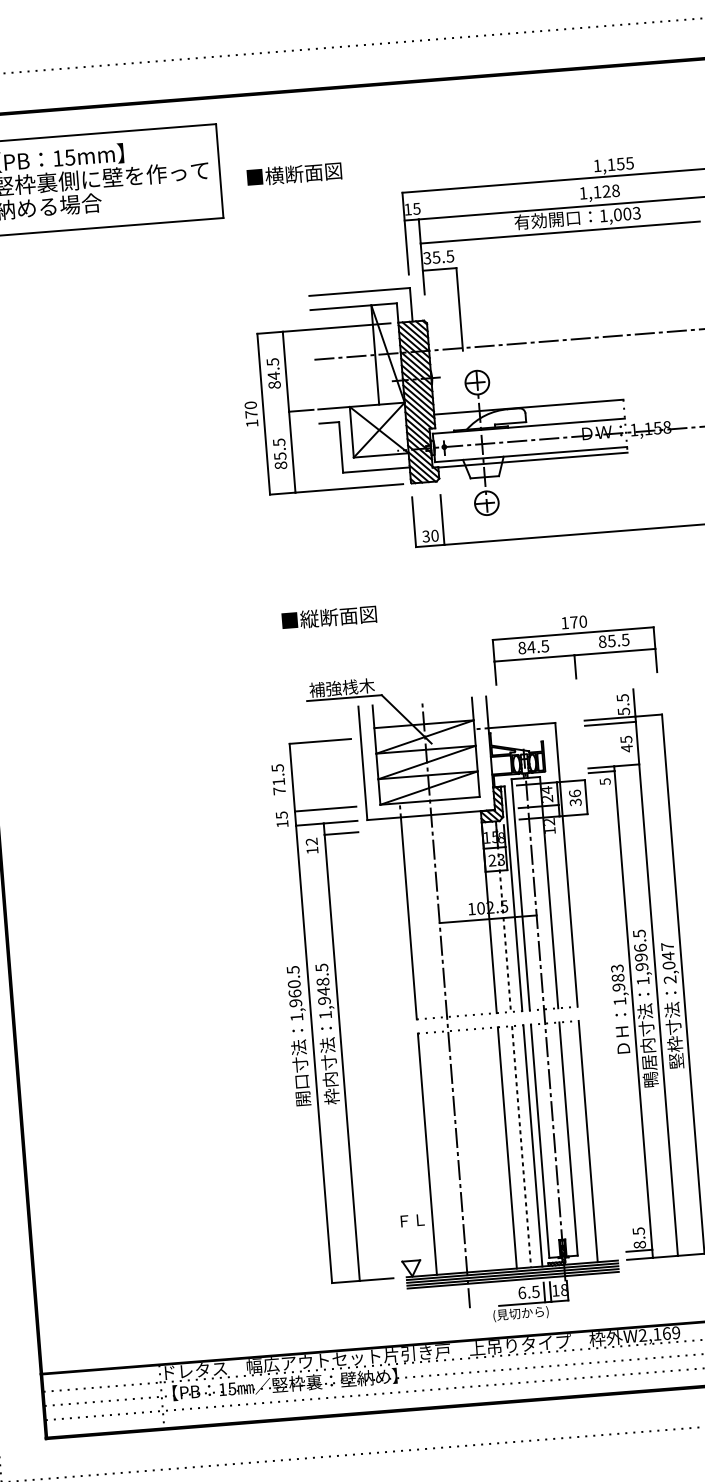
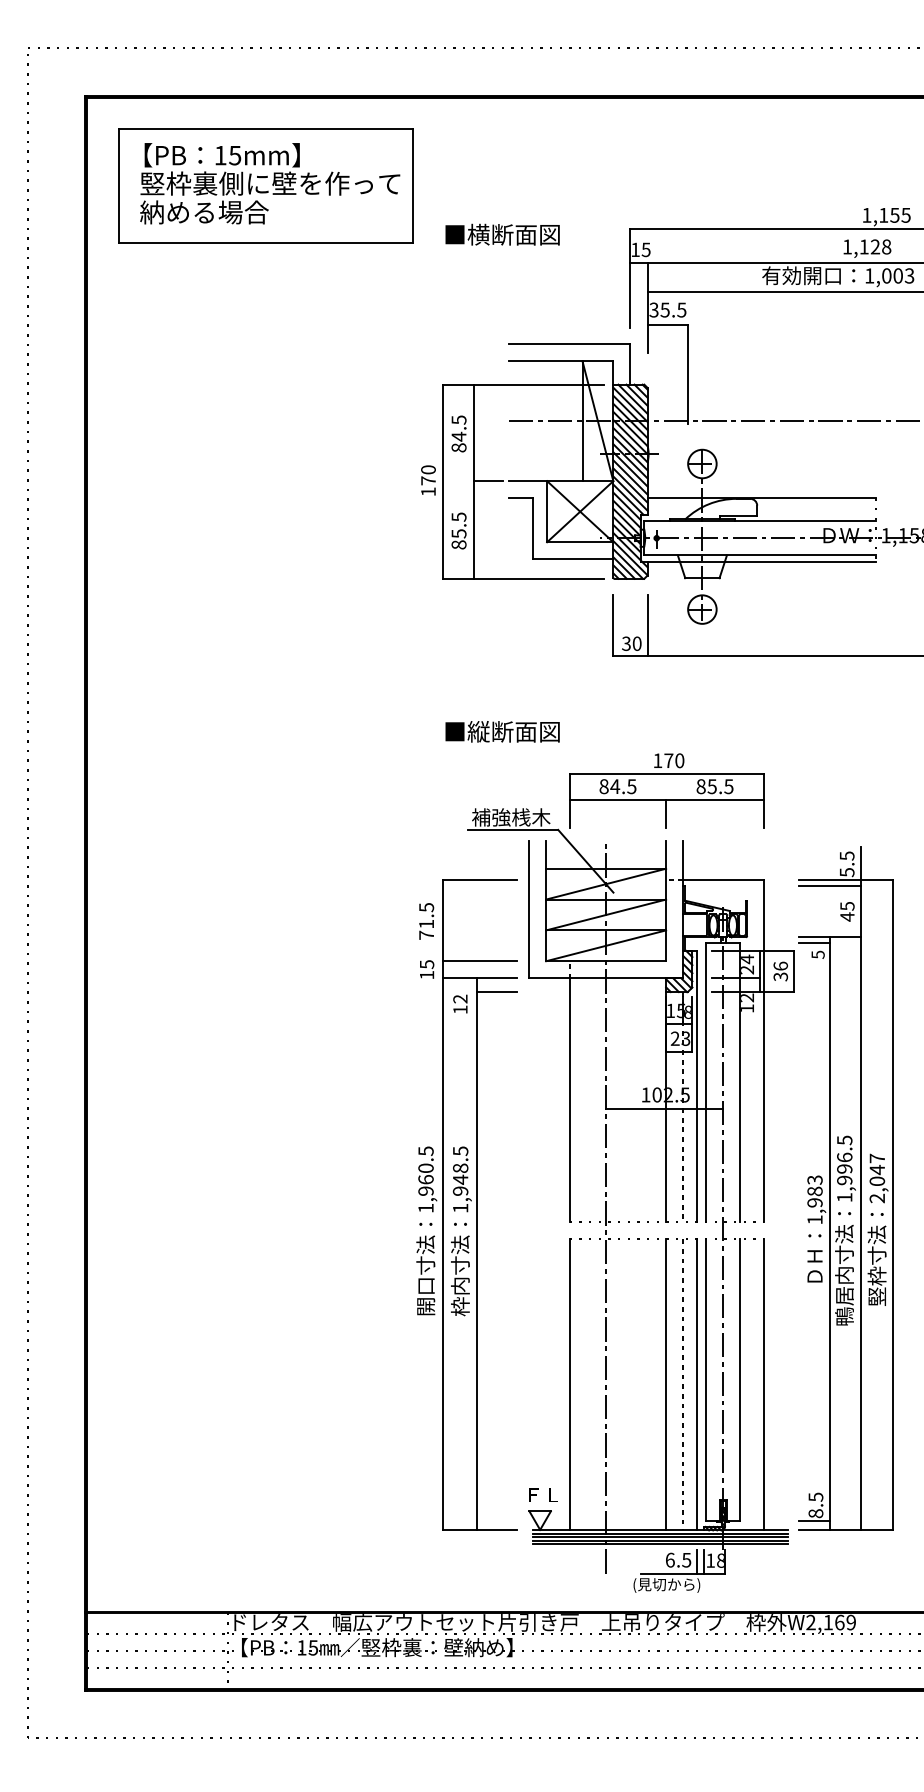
text: (294, 174) -> (502, 234), moved
part: (574, 647) -> (666, 790), moved
text: (412, 1220) -> (543, 1494), moved

